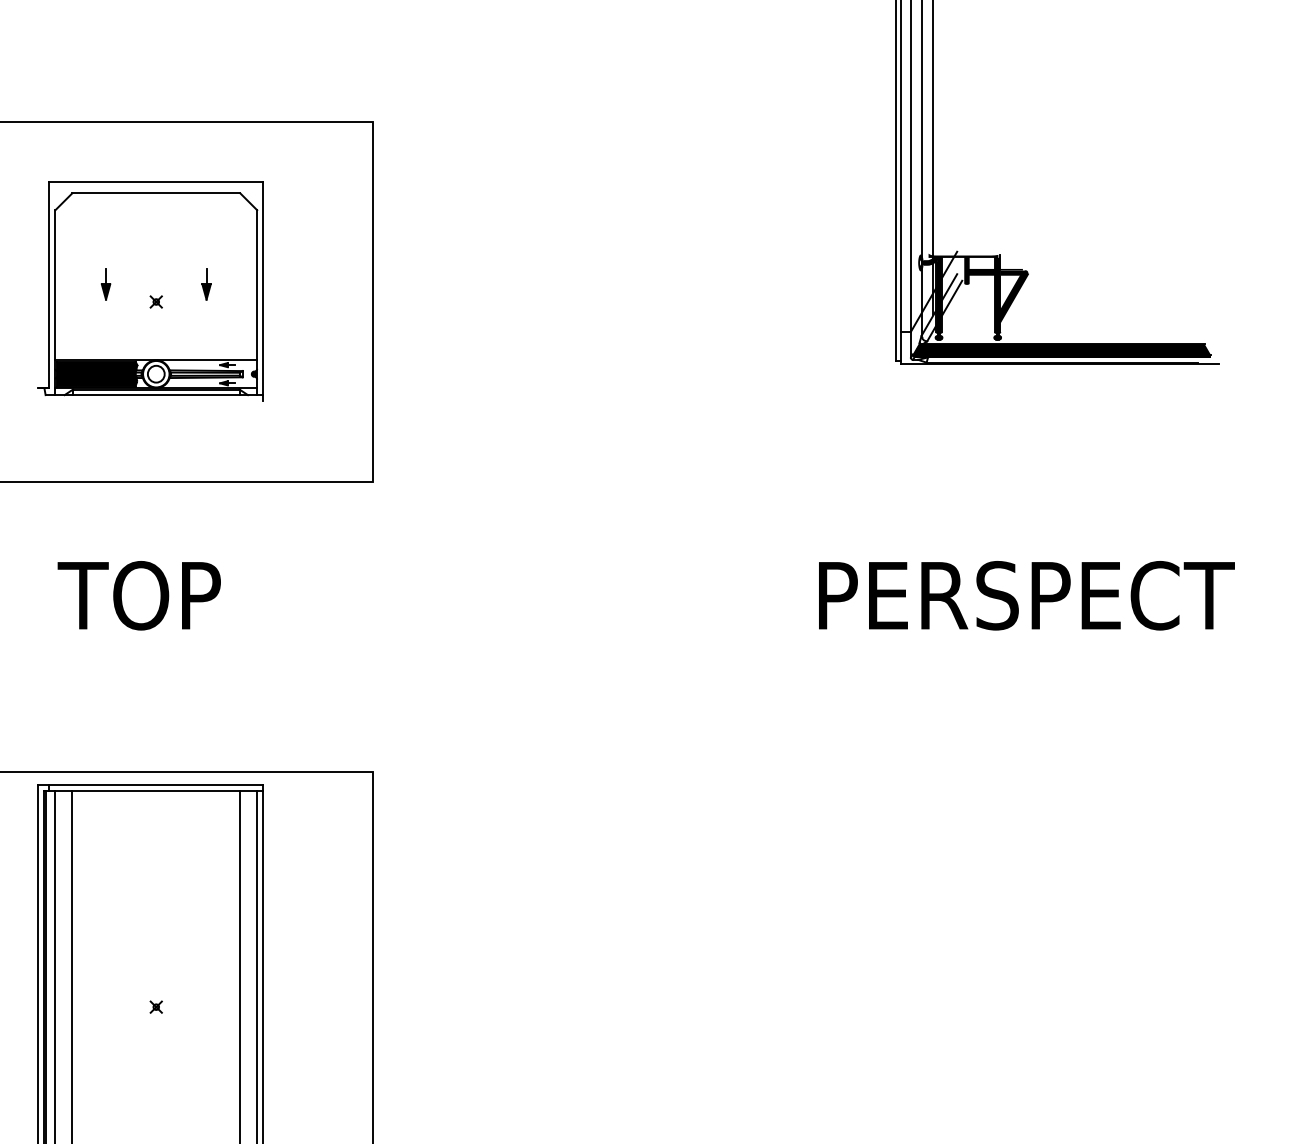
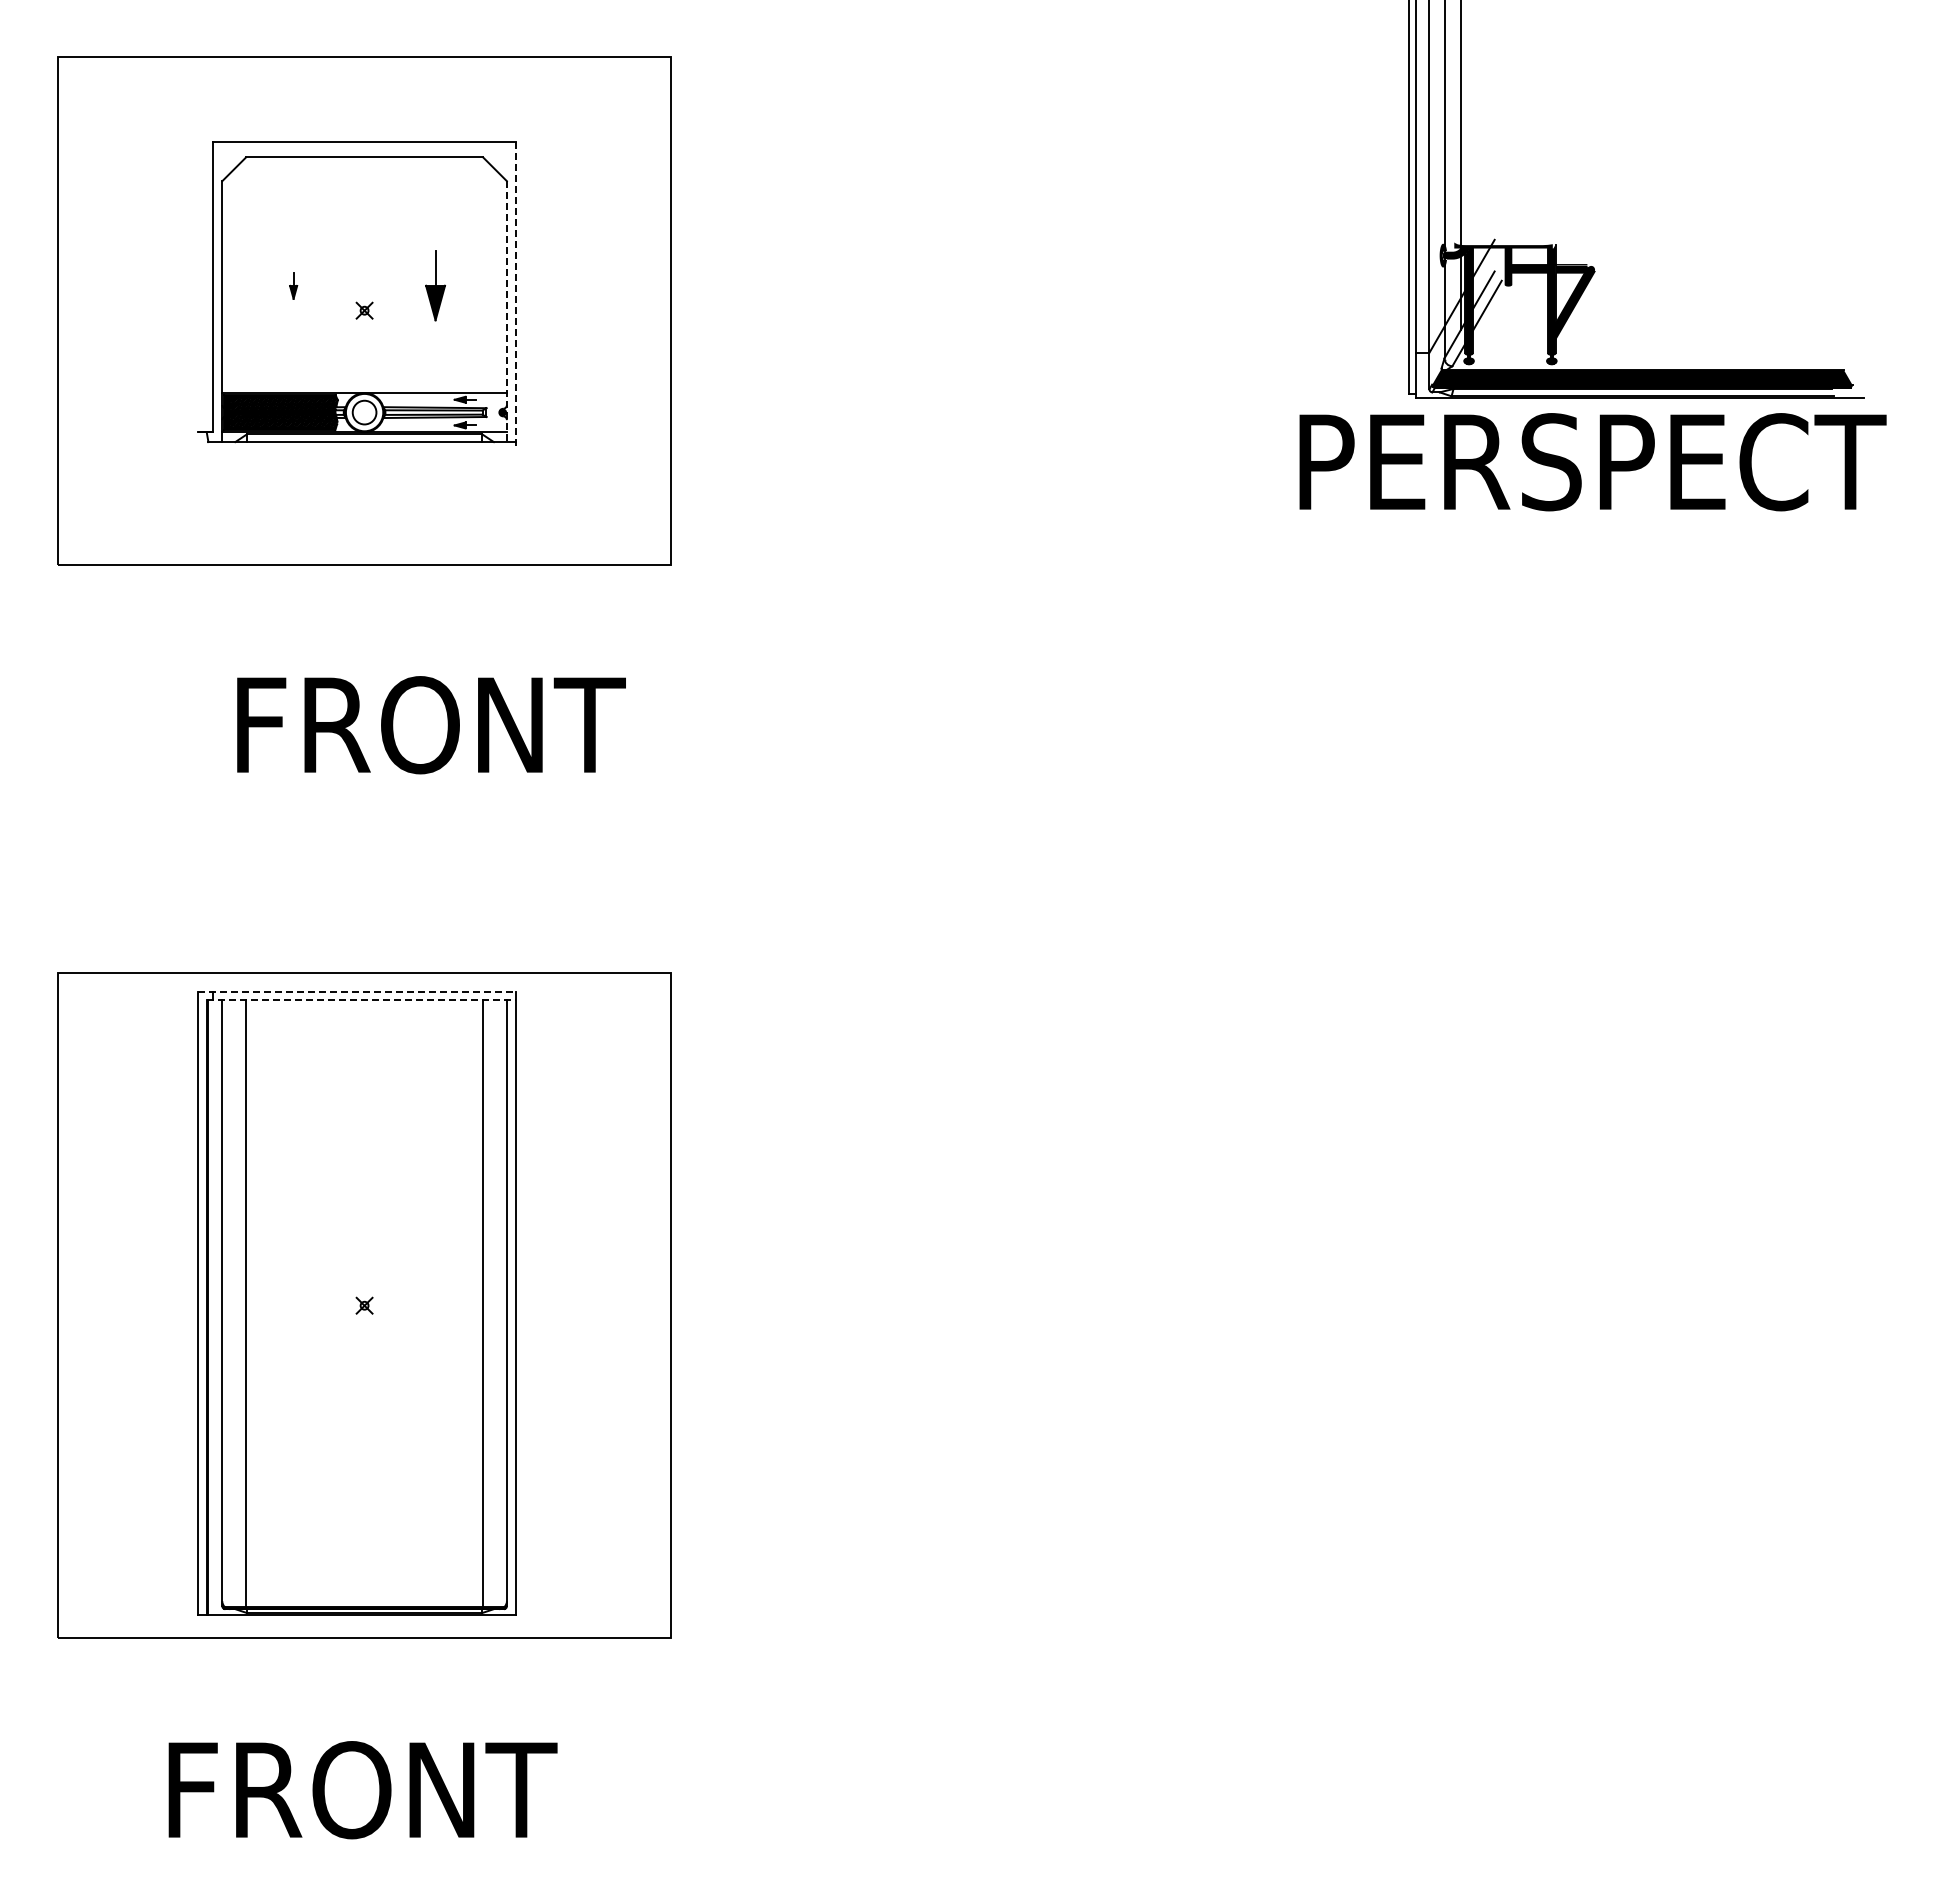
part: (105, 284) -> (293, 285), size x0.6
part: (206, 284) -> (435, 285), size x1.6
line: (263, 291) -> (515, 296), solid -> dashed
line: (256, 303) -> (506, 312), solid -> dashed
text: (199, 595) -> (425, 725), TOP -> FRONT
text: (1026, 595) -> (1592, 462), moved
line: (151, 785) -> (357, 992), solid -> dashed
line: (154, 790) -> (361, 1000), solid -> dashed

